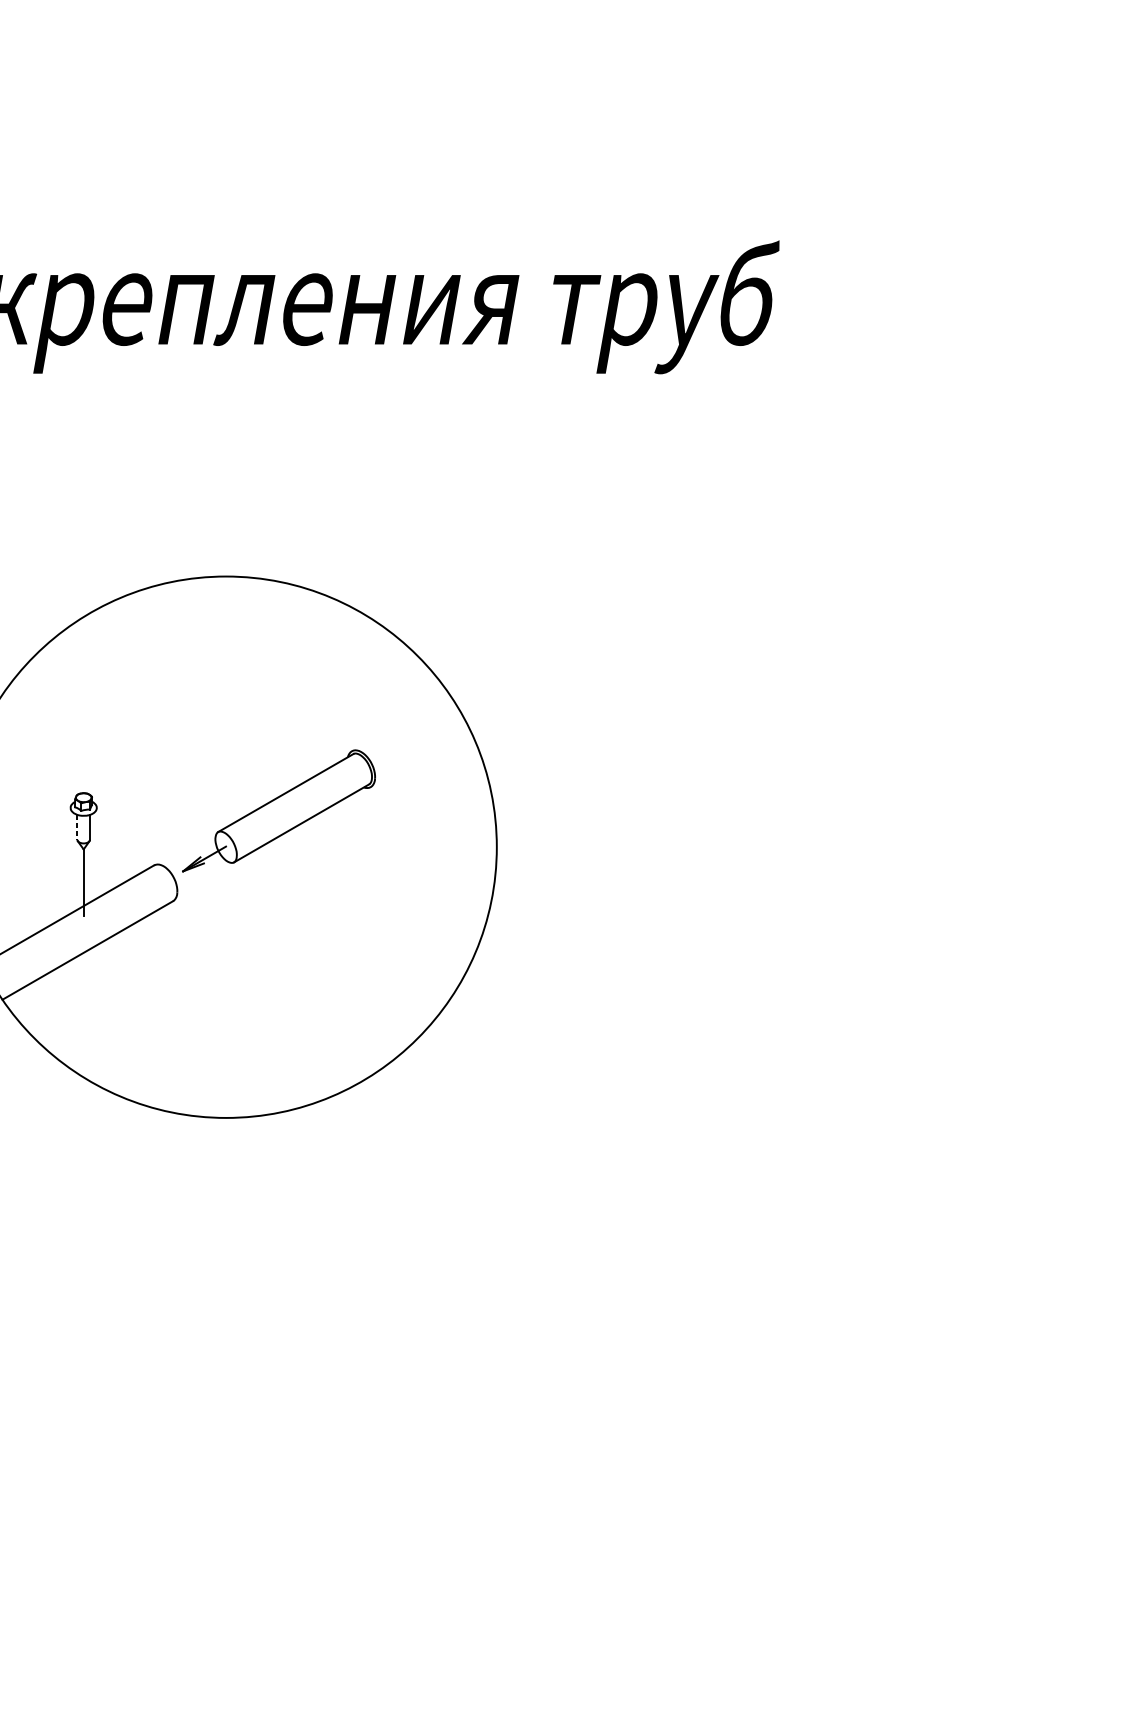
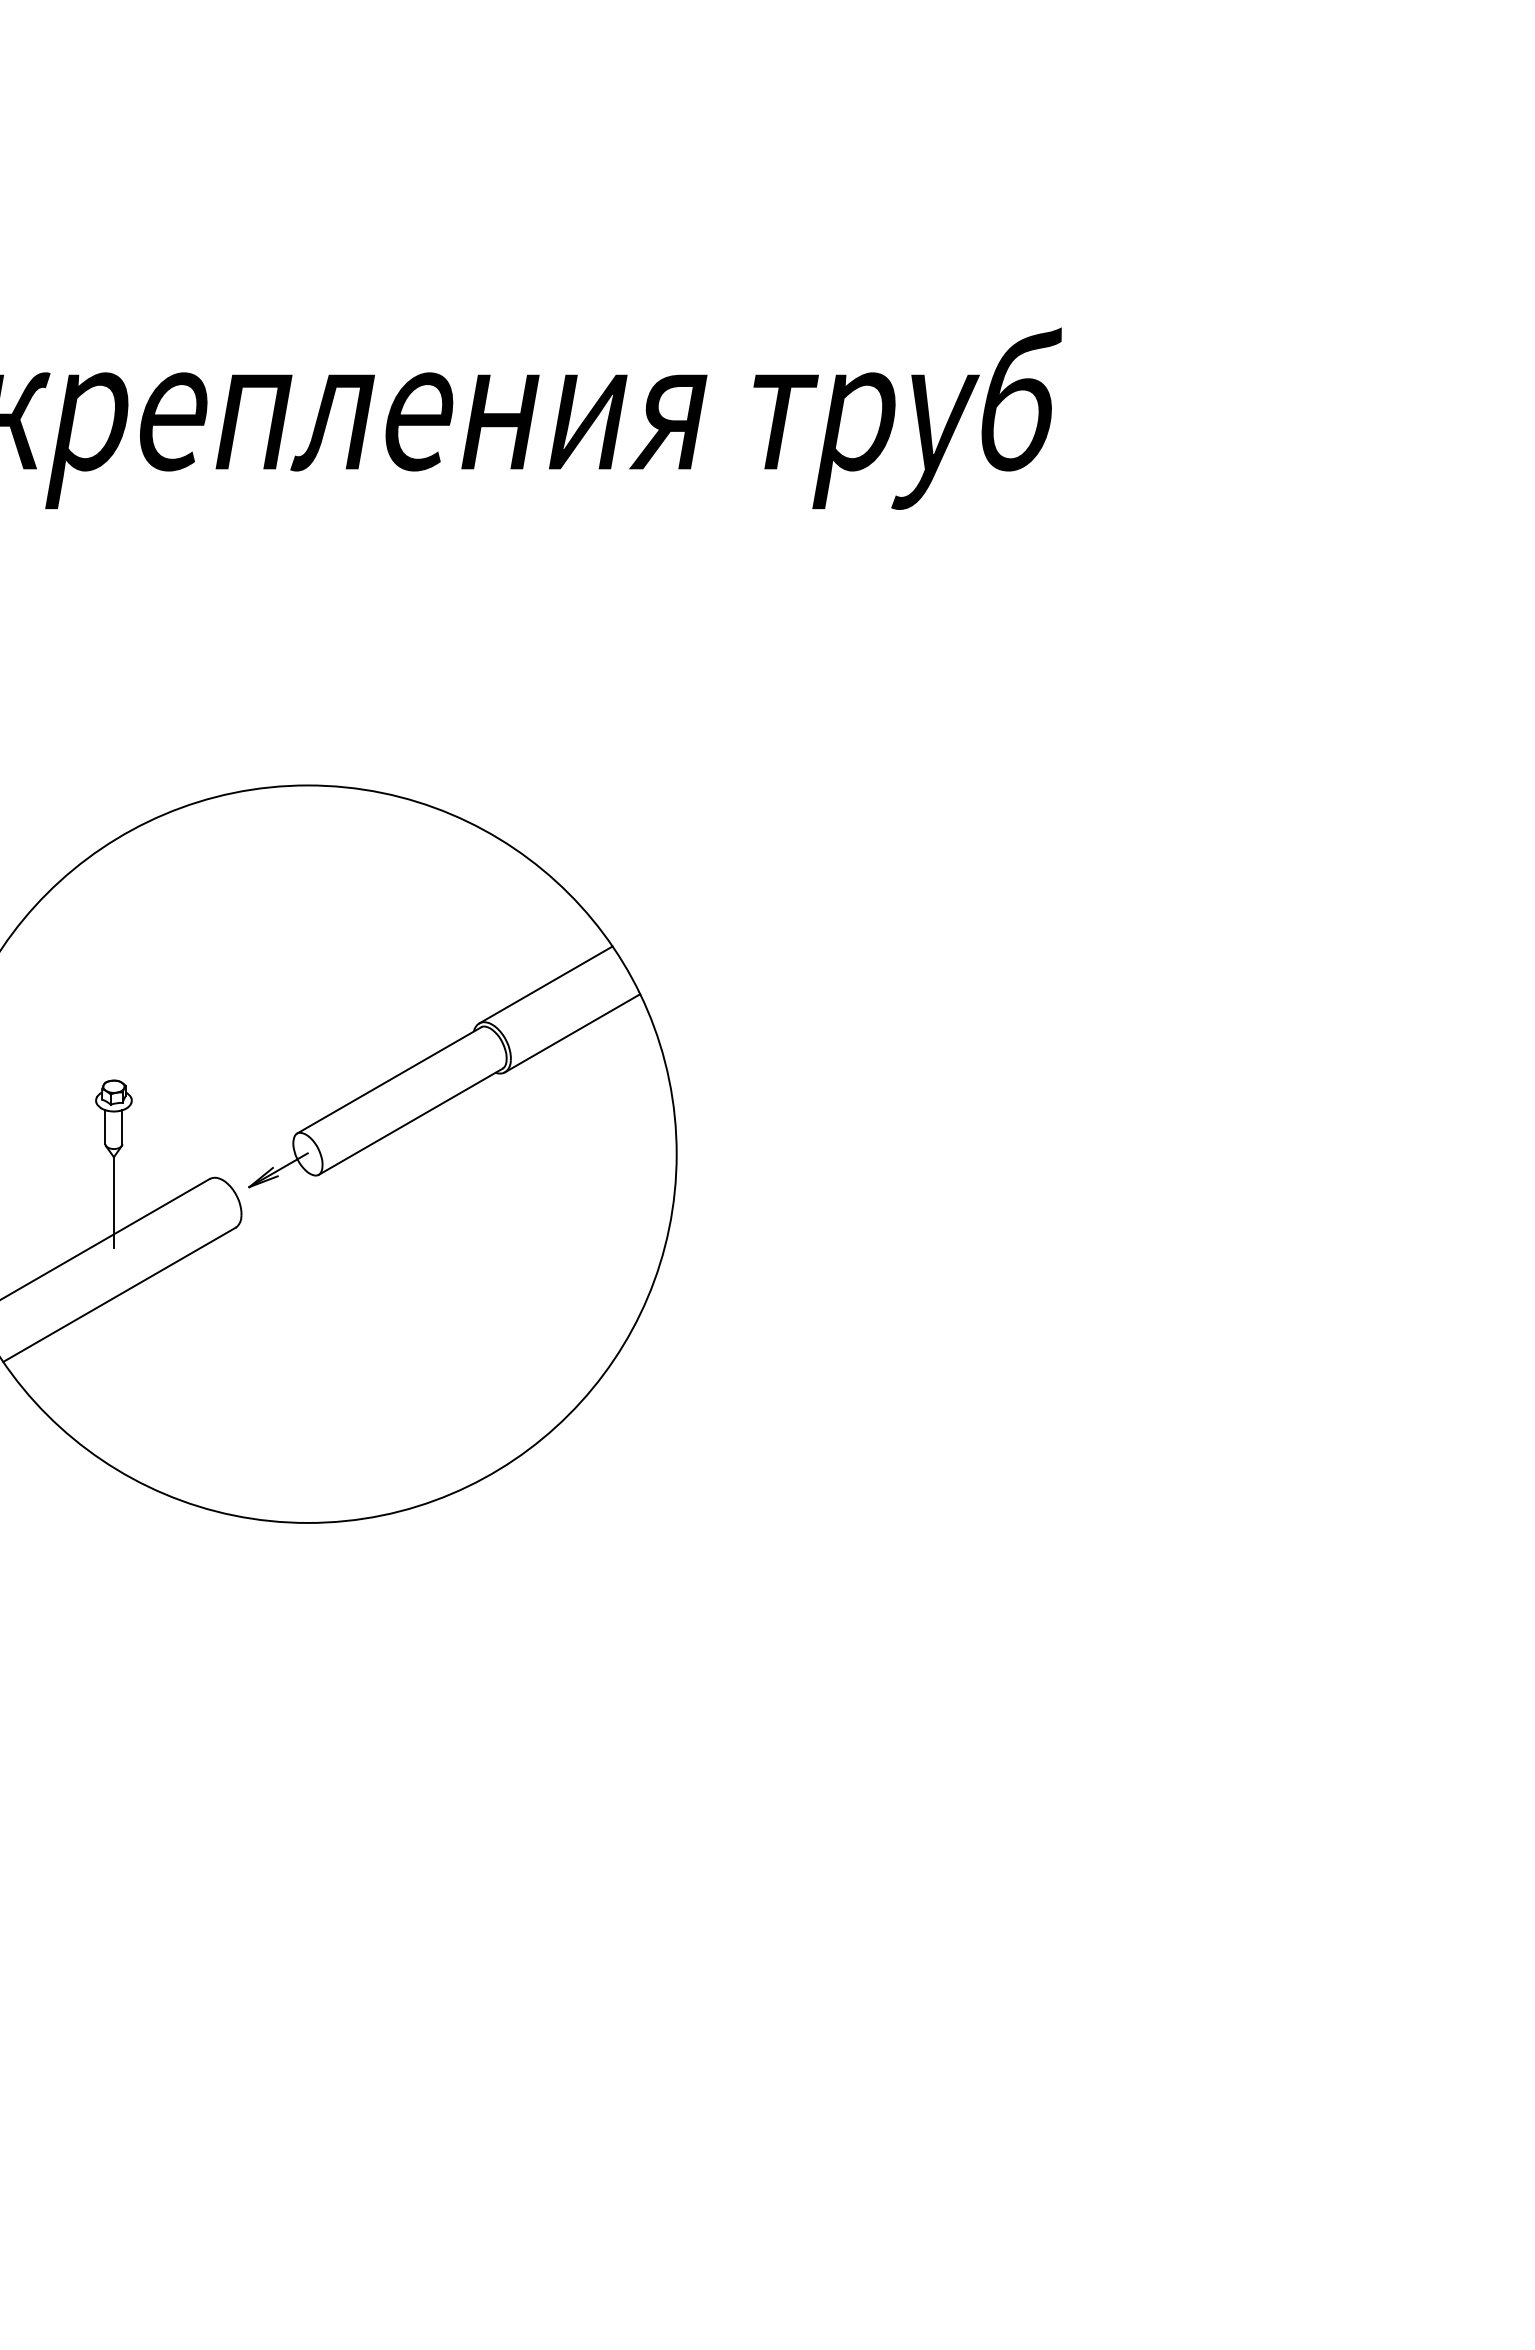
line: (400, 722) -> (545, 984), added
line: (420, 758) -> (572, 1033), added
line: (77, 827) -> (105, 1127), dashed -> solid

